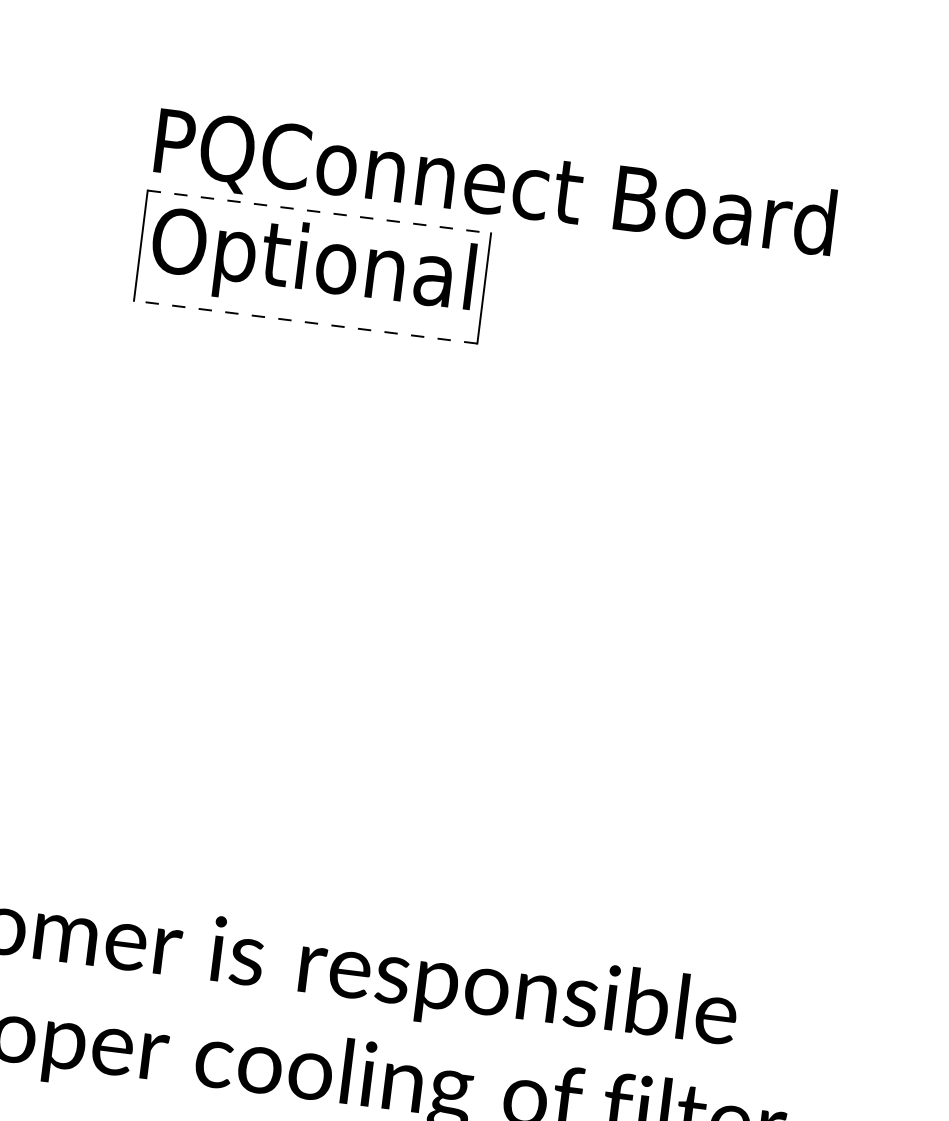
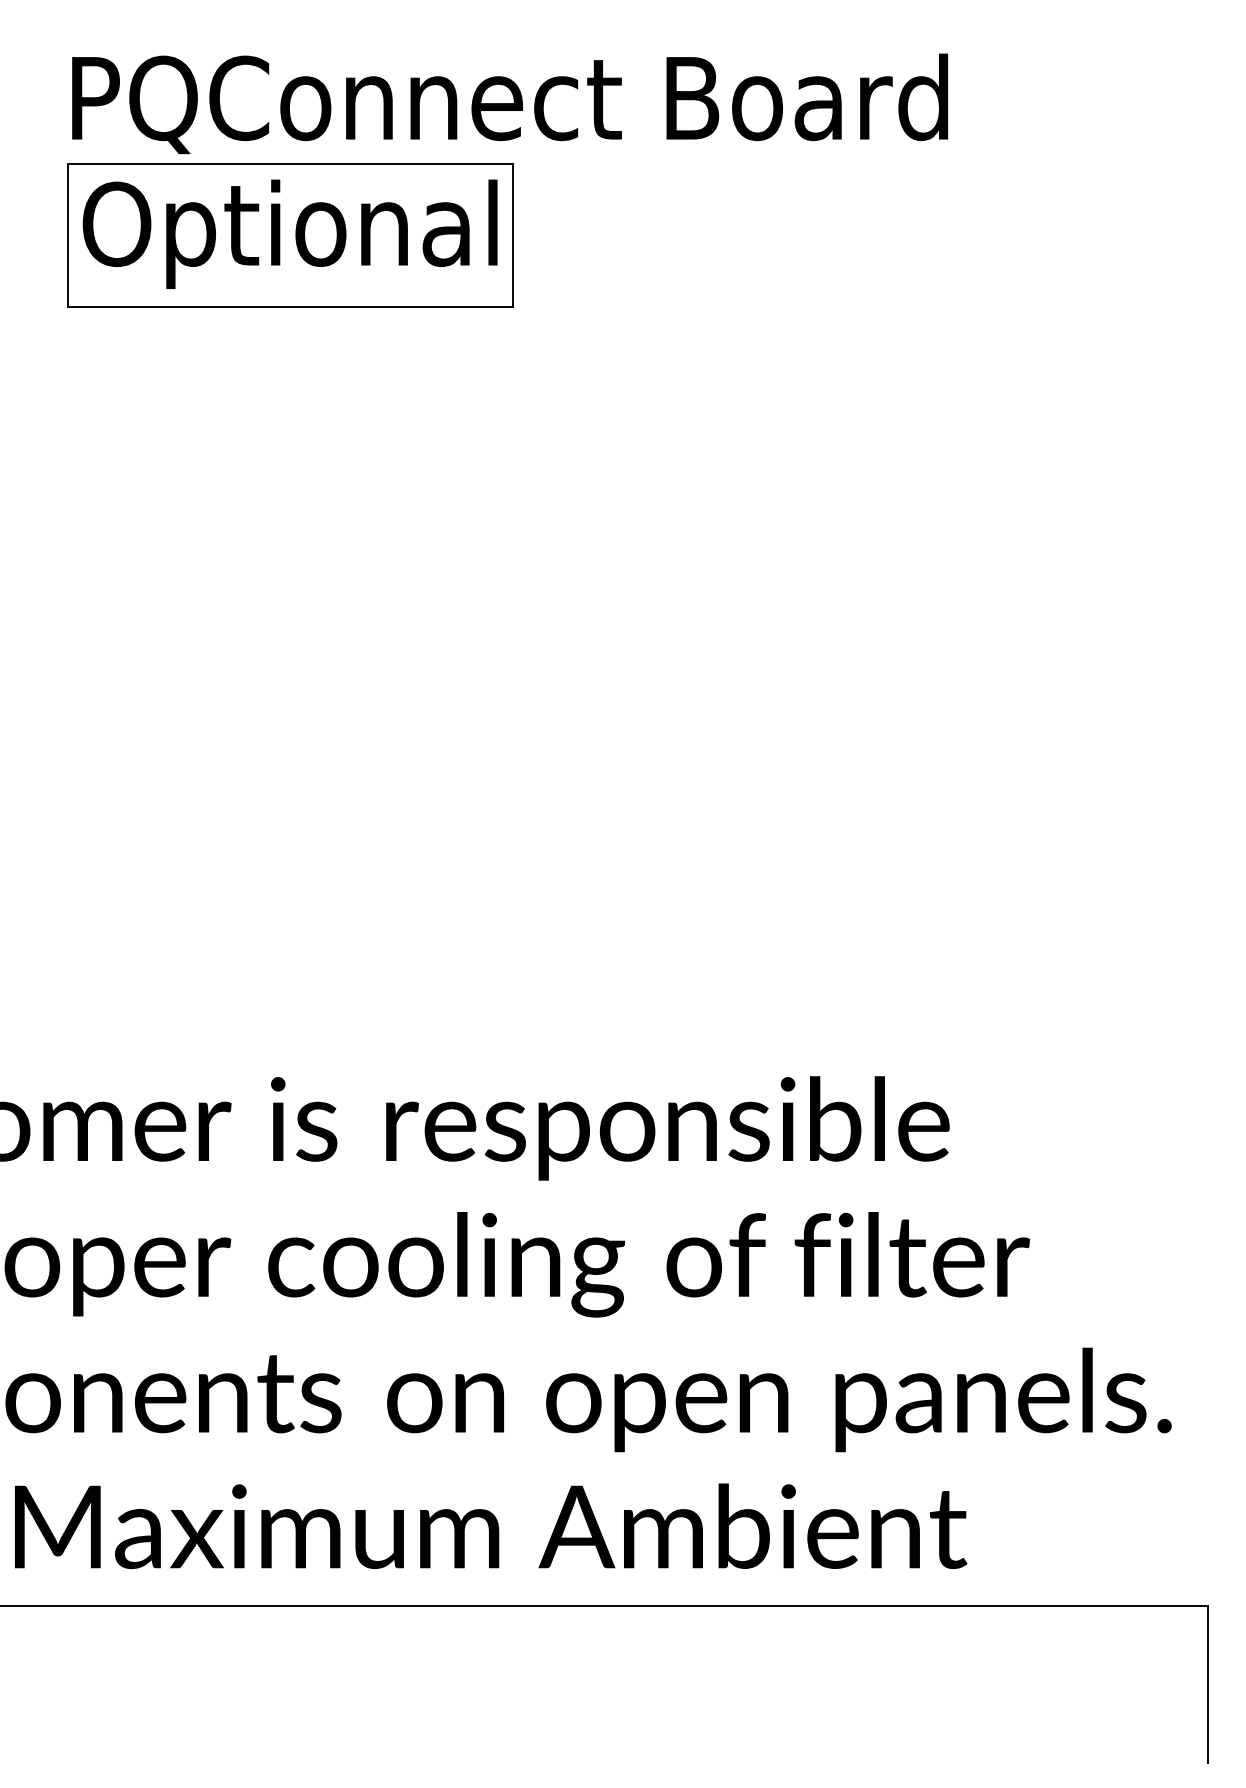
line: (320, 212) -> (291, 164), dashed -> solid
line: (305, 321) -> (290, 306), dashed -> solid

